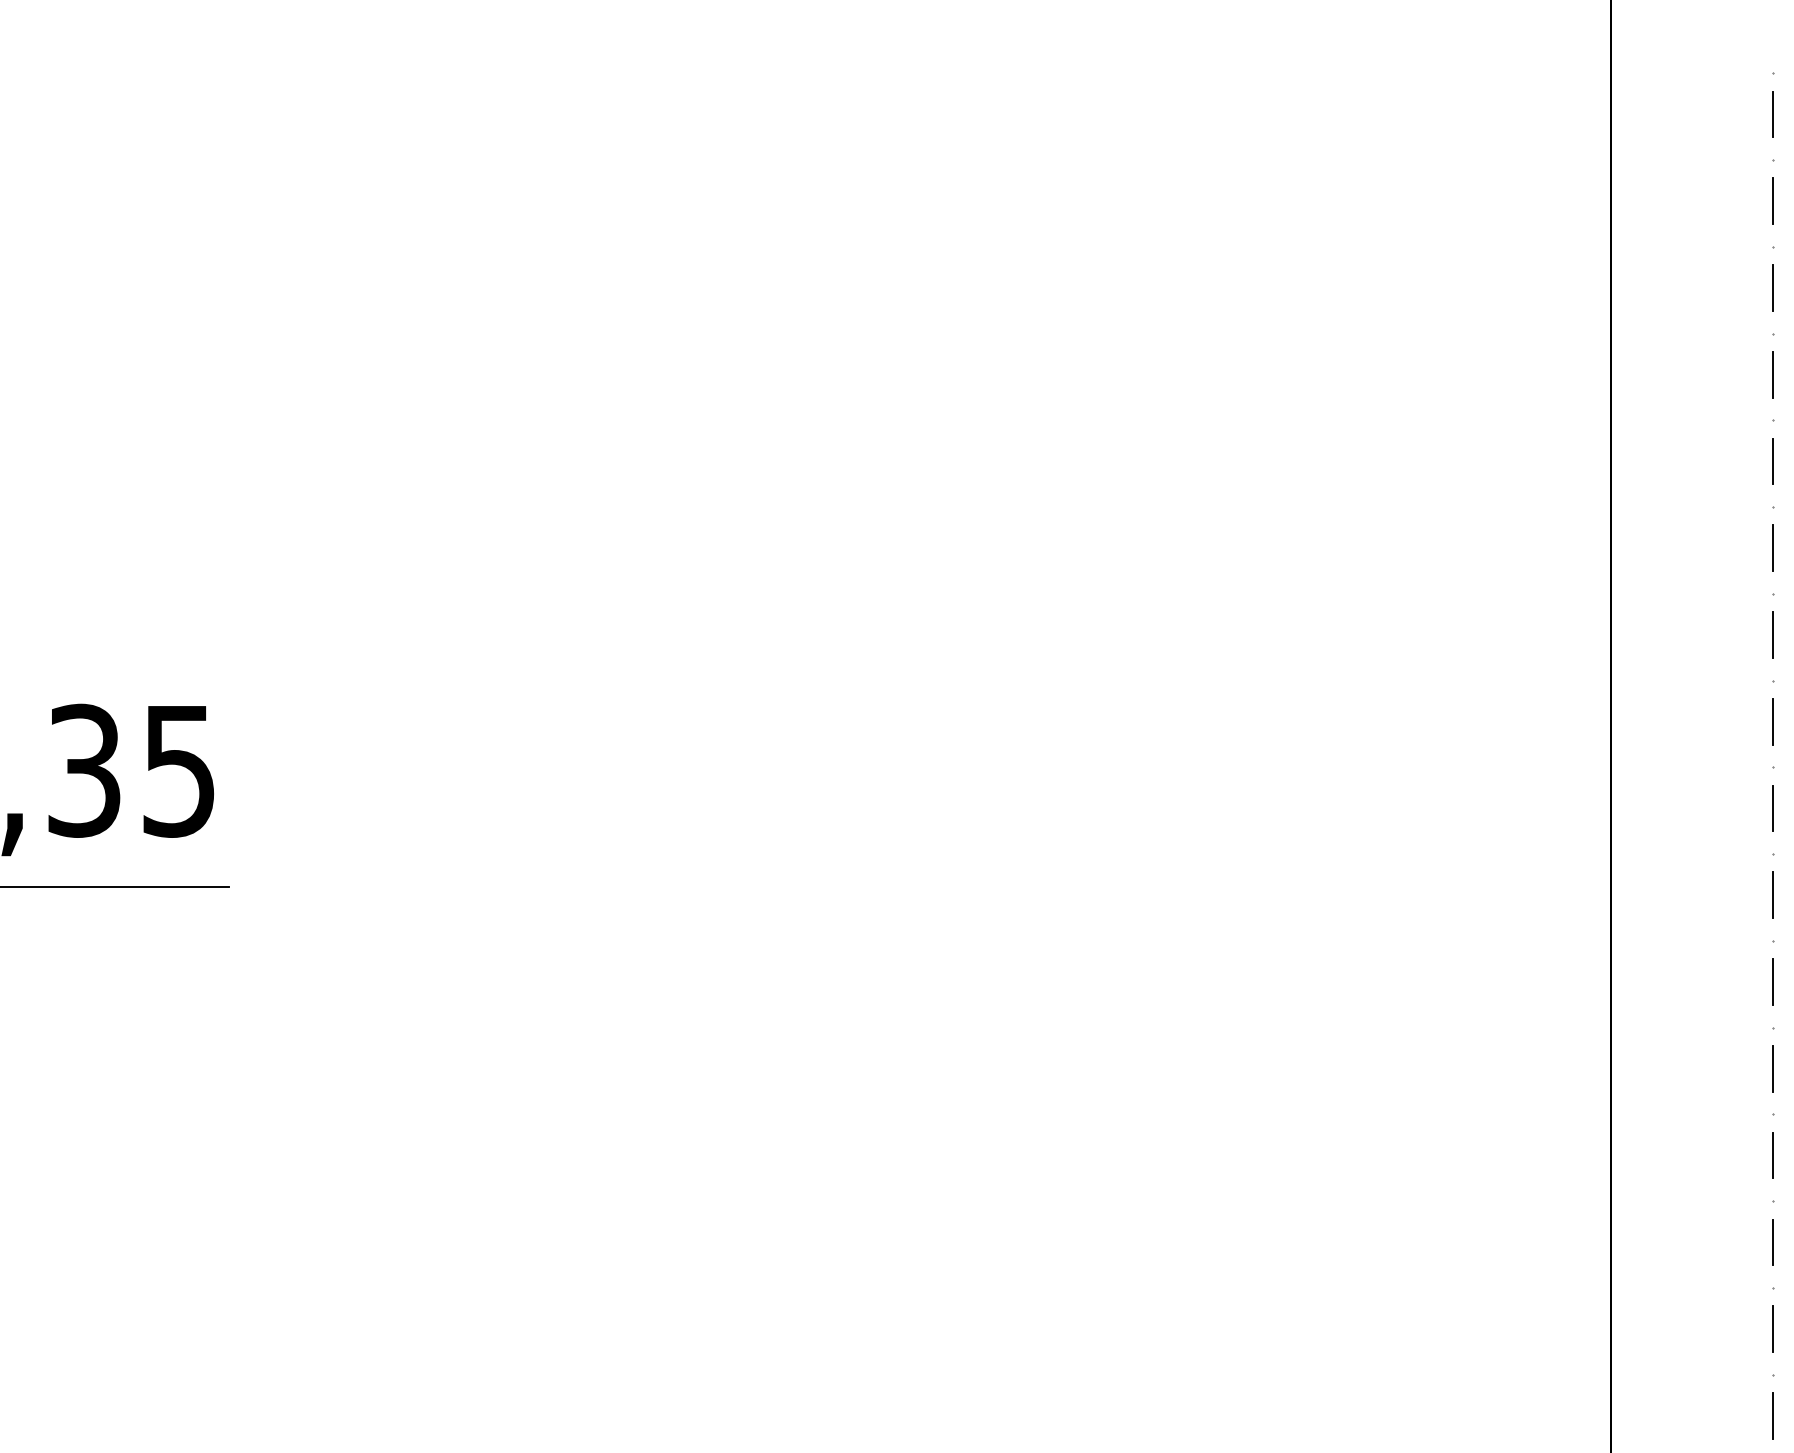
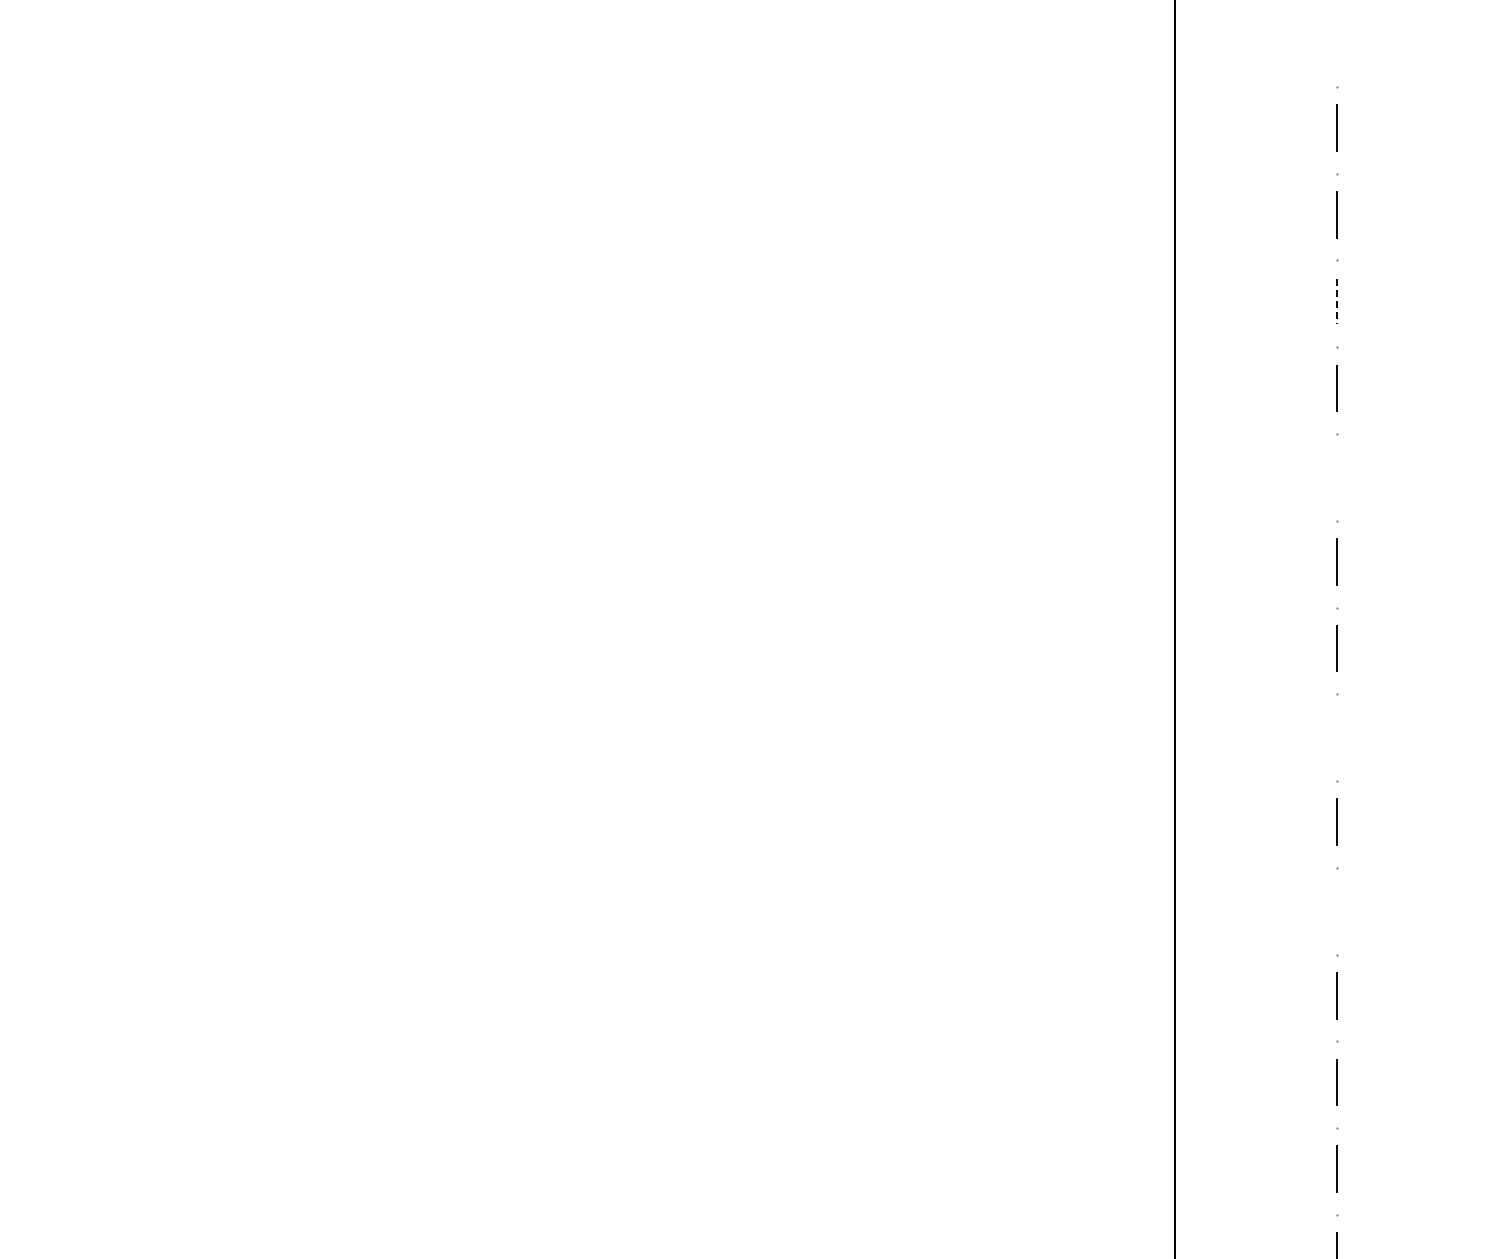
line: (1772, 288) -> (1336, 302), solid -> dashed
line: (1772, 461) -> (1336, 475), removed
line: (1772, 721) -> (1336, 735), removed
line: (1772, 895) -> (1336, 909), removed

